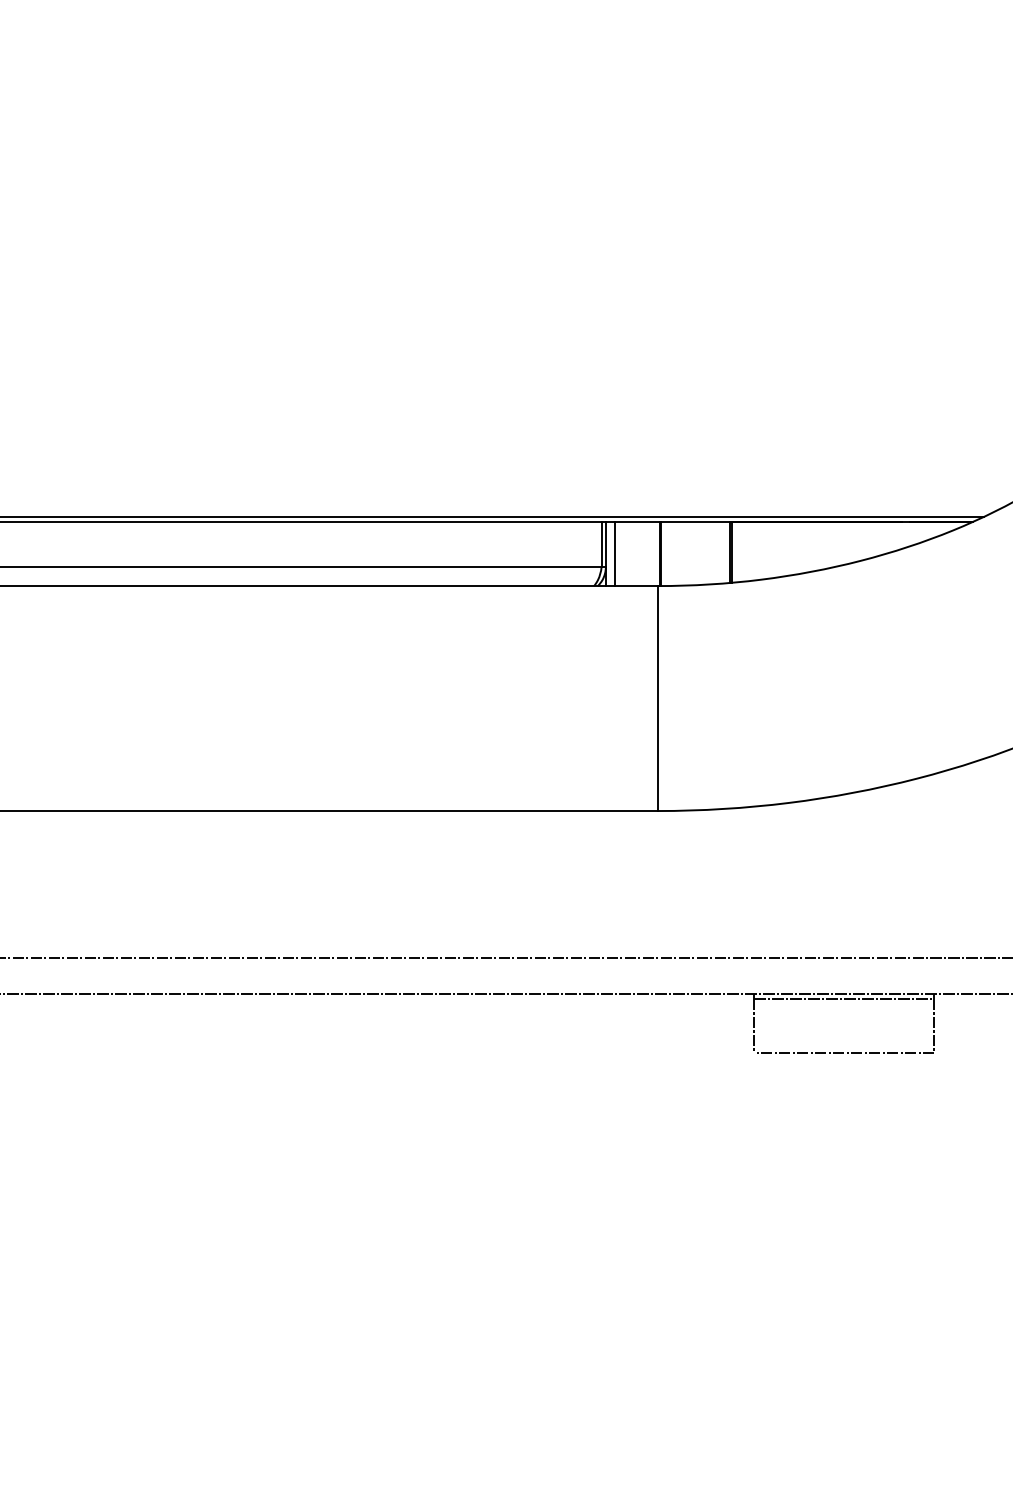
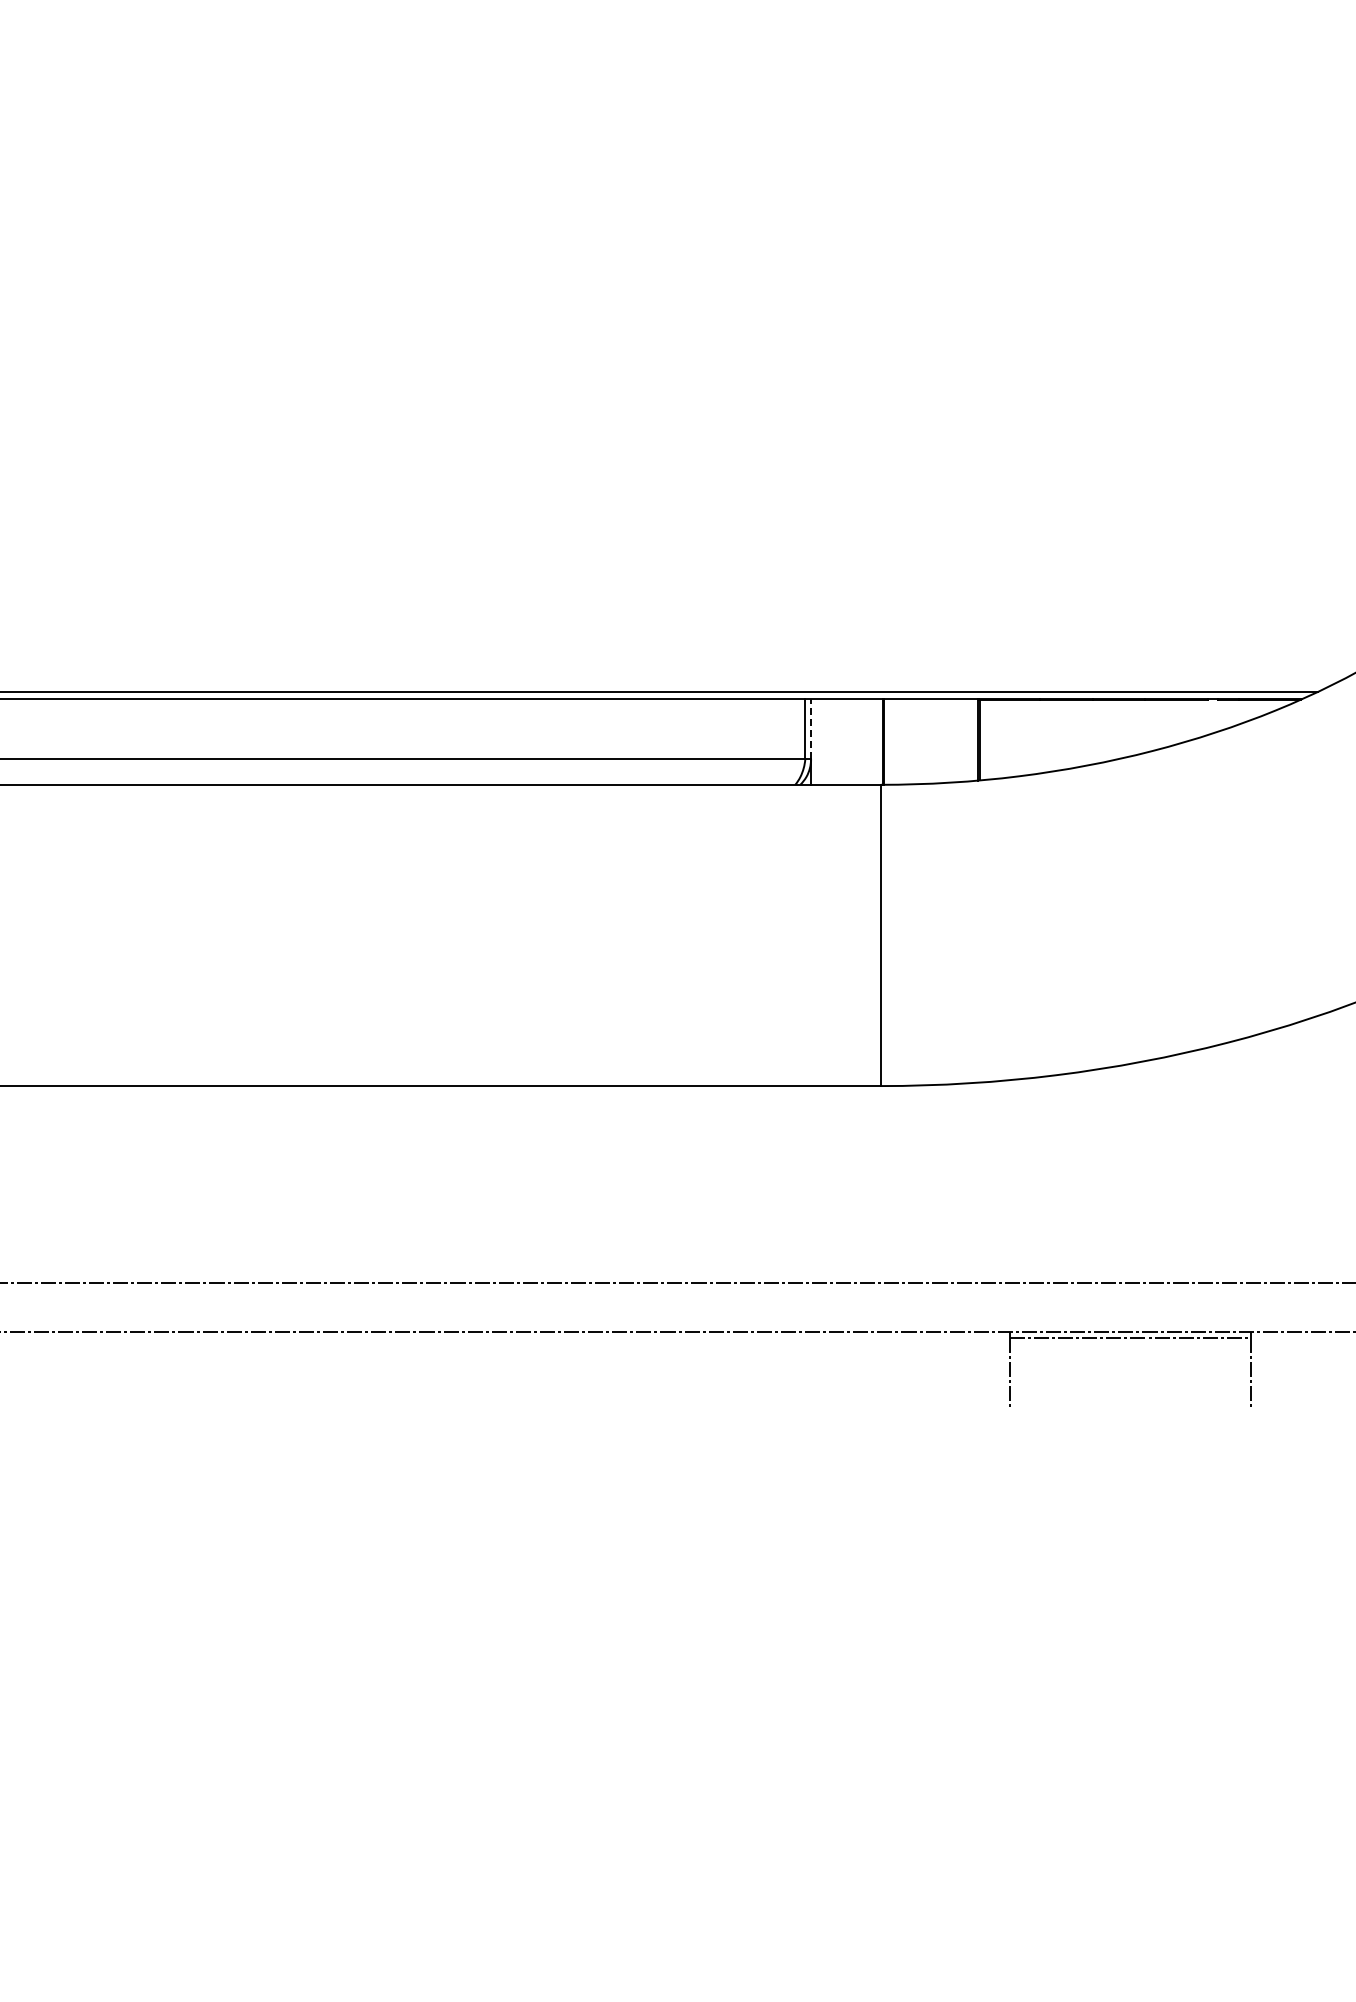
line: (606, 543) -> (811, 728), solid -> dashed
line: (615, 553) -> (823, 741), removed
line: (843, 1052) -> (1129, 1409), removed

